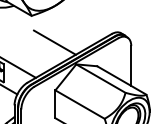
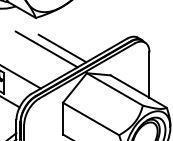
line: (40, 43) -> (46, 49), added

